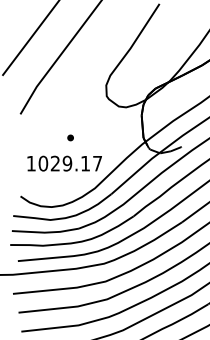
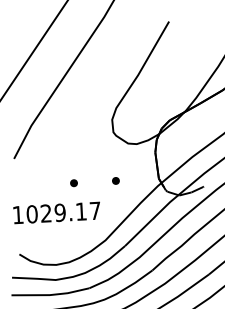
part: (106, 137) -> (115, 180), added
text: (64, 163) -> (56, 212), moved

